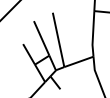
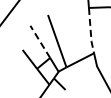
line: (92, 34) -> (90, 31), solid -> dashed
line: (41, 38) -> (40, 41), solid -> dashed

